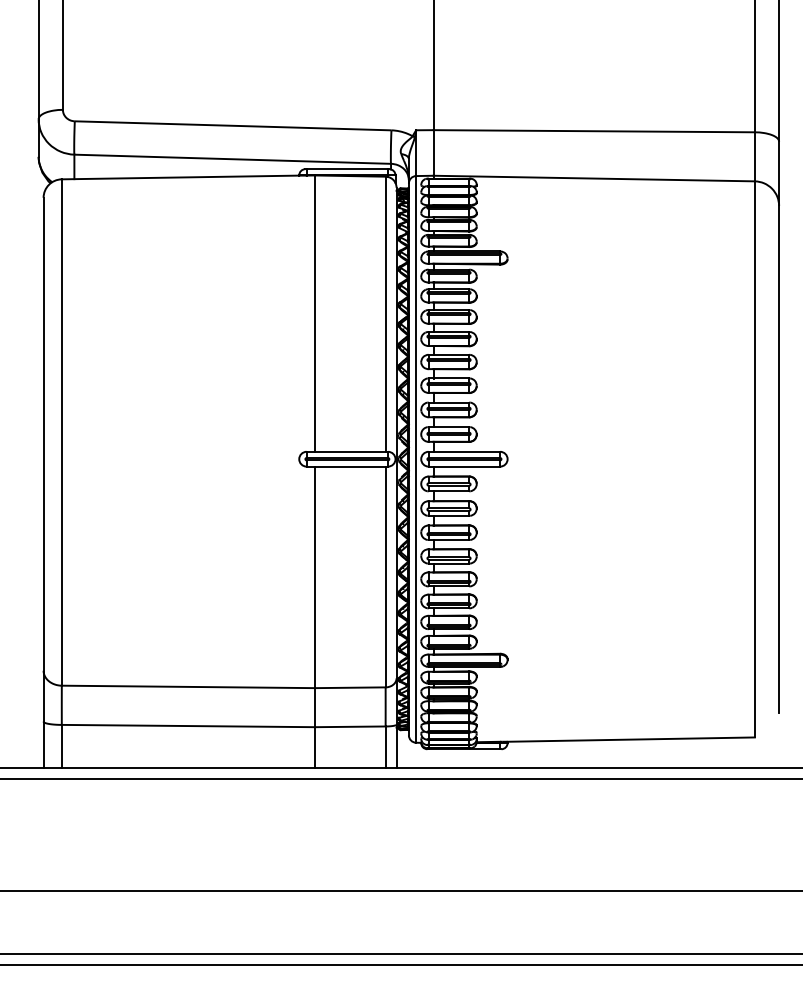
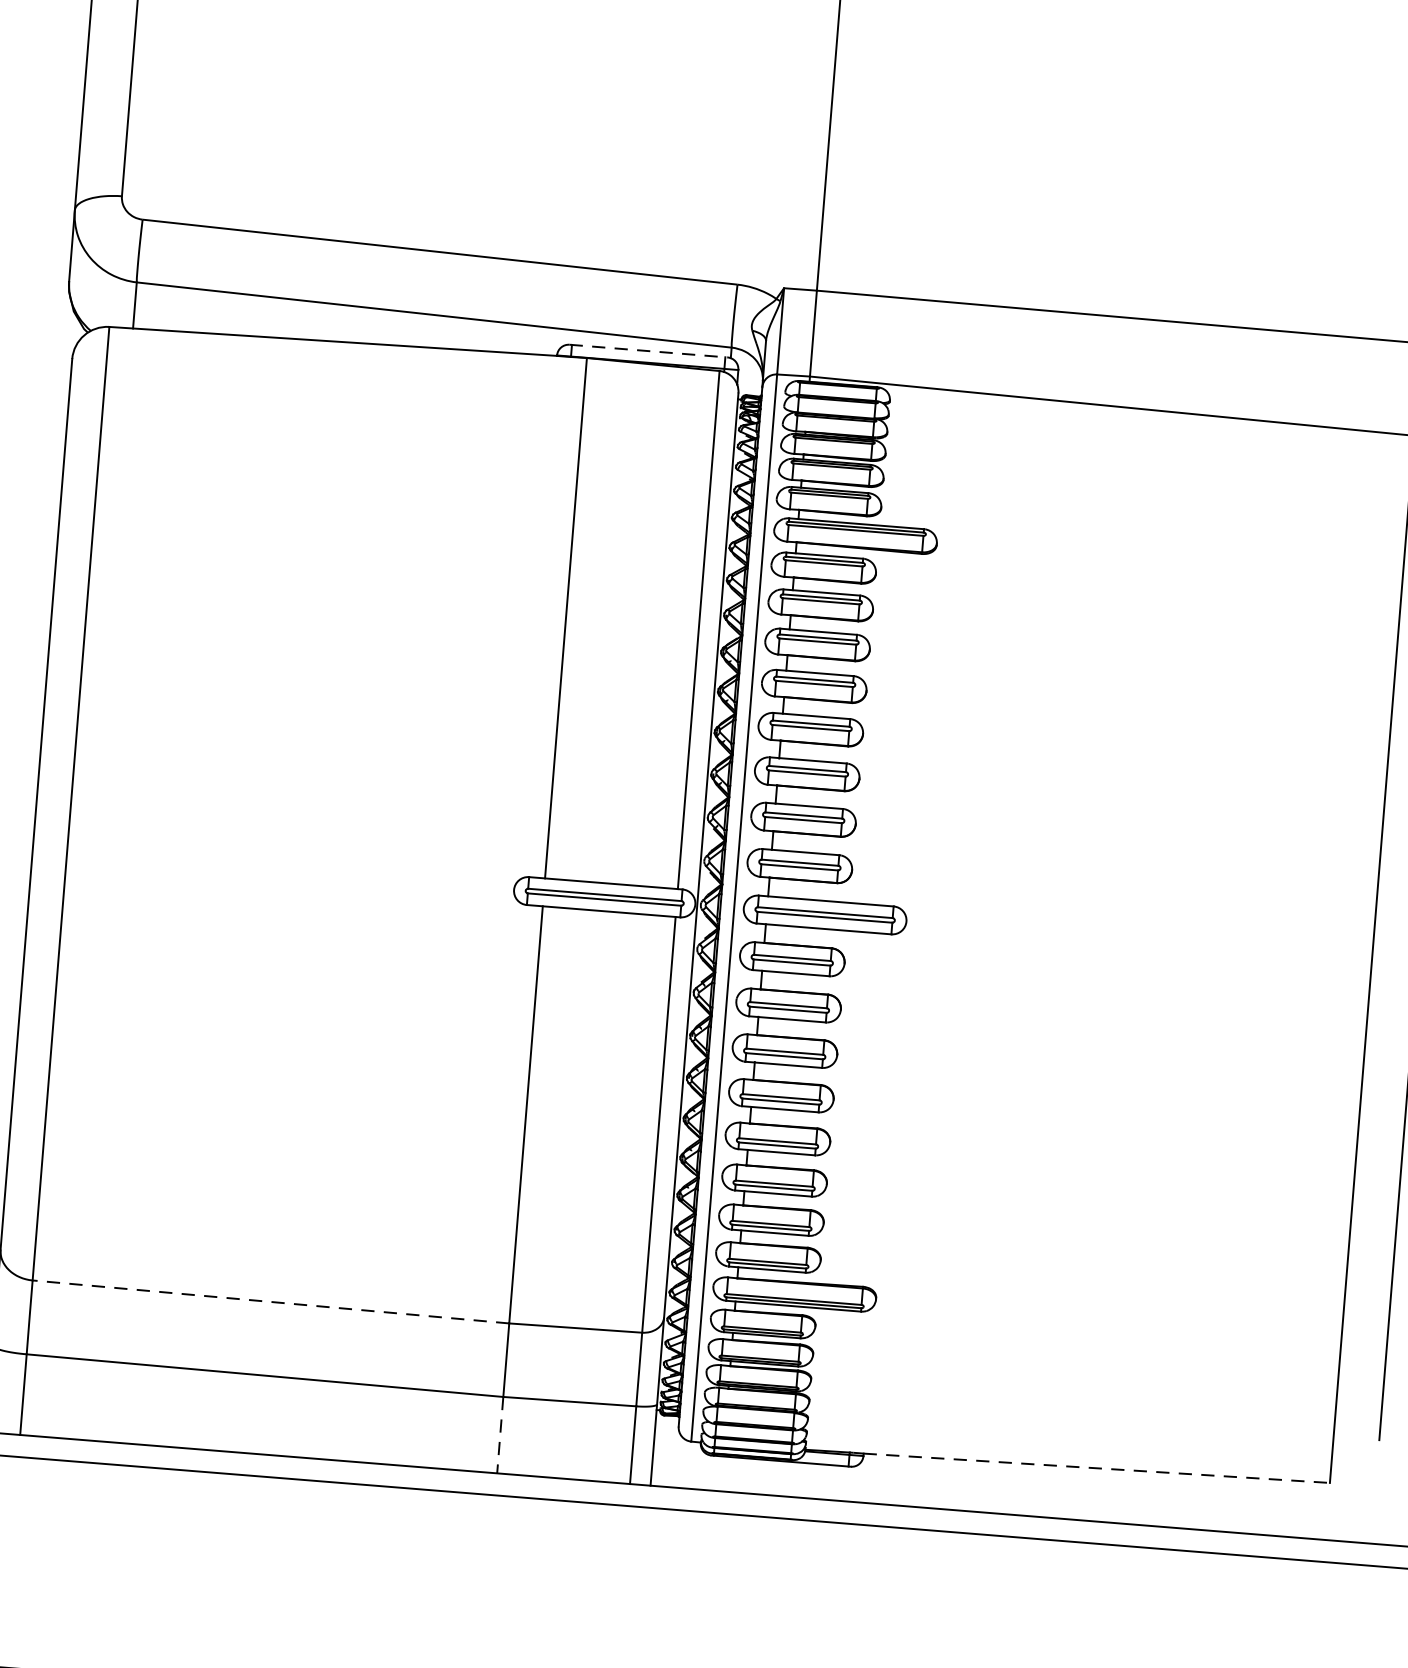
line: (347, 169) -> (648, 351), solid -> dashed
line: (188, 686) -> (271, 1301), solid -> dashed
line: (631, 739) -> (1097, 1468), solid -> dashed
line: (315, 747) -> (501, 1435), solid -> dashed

